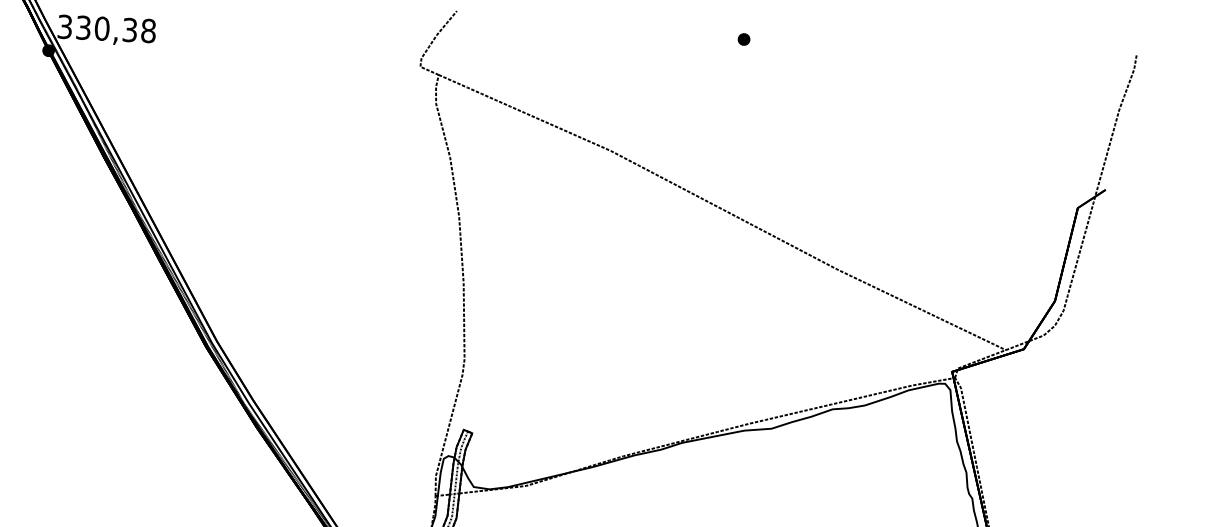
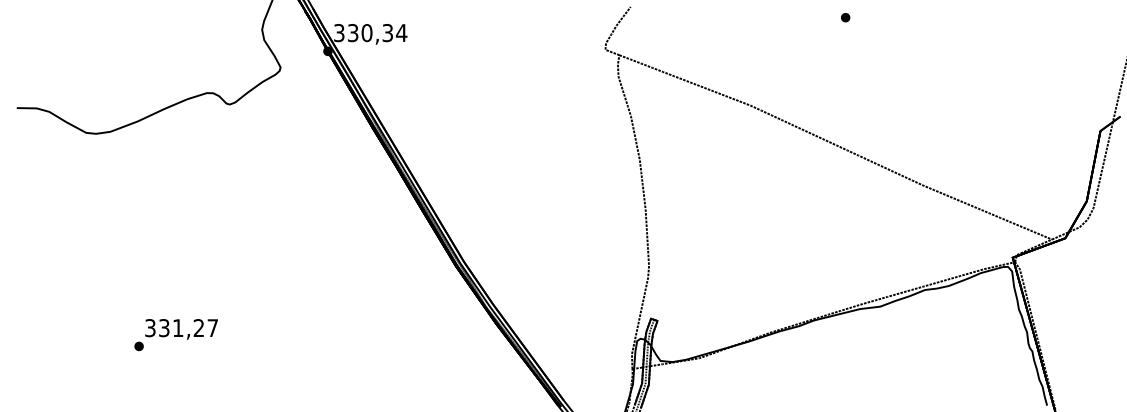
text: (148, 31) -> (401, 33), 330,38 -> 330,34

